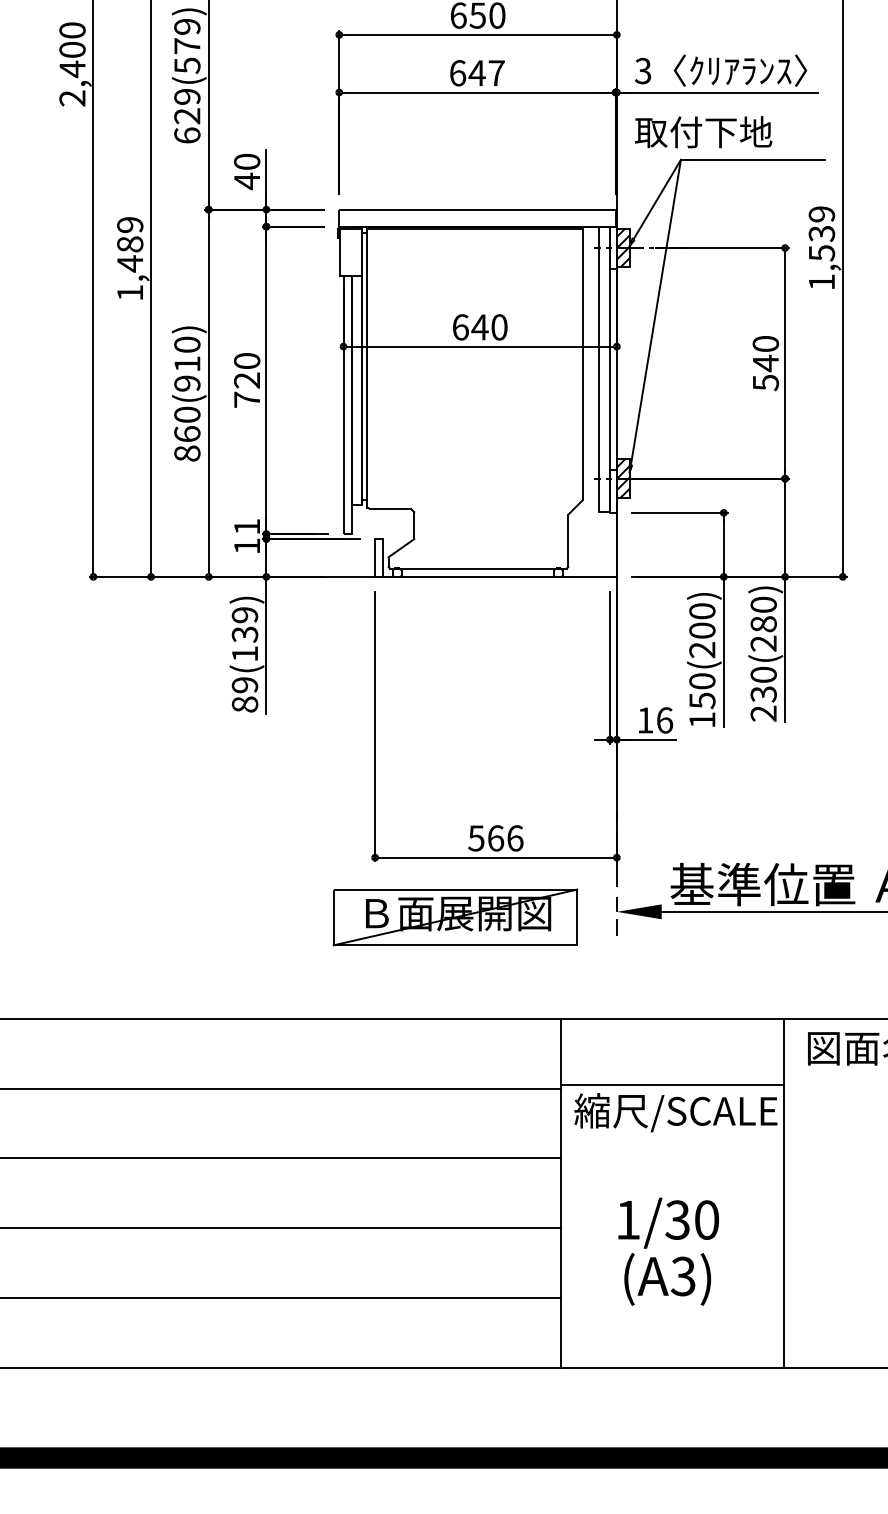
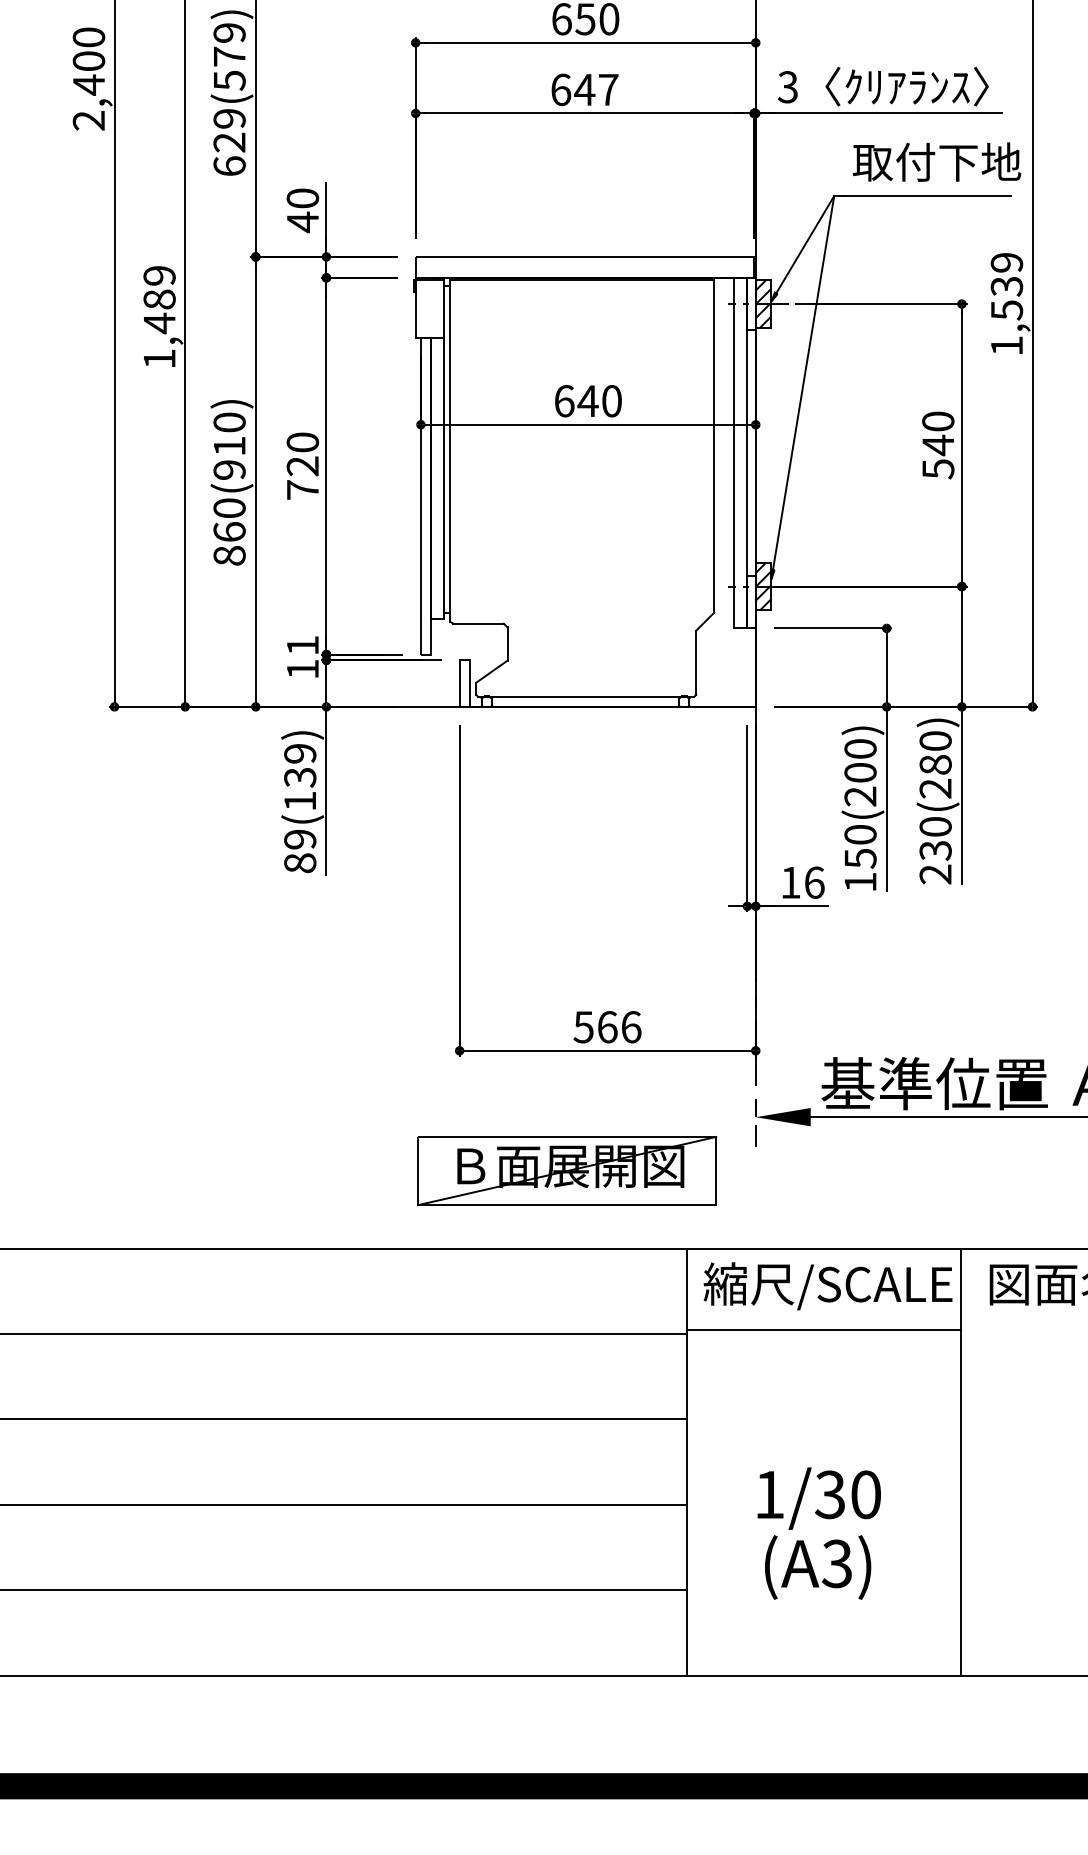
text: (703, 131) -> (936, 161), moved
part: (455, 917) -> (567, 1171), moved
text: (675, 1112) -> (827, 1286), moved

